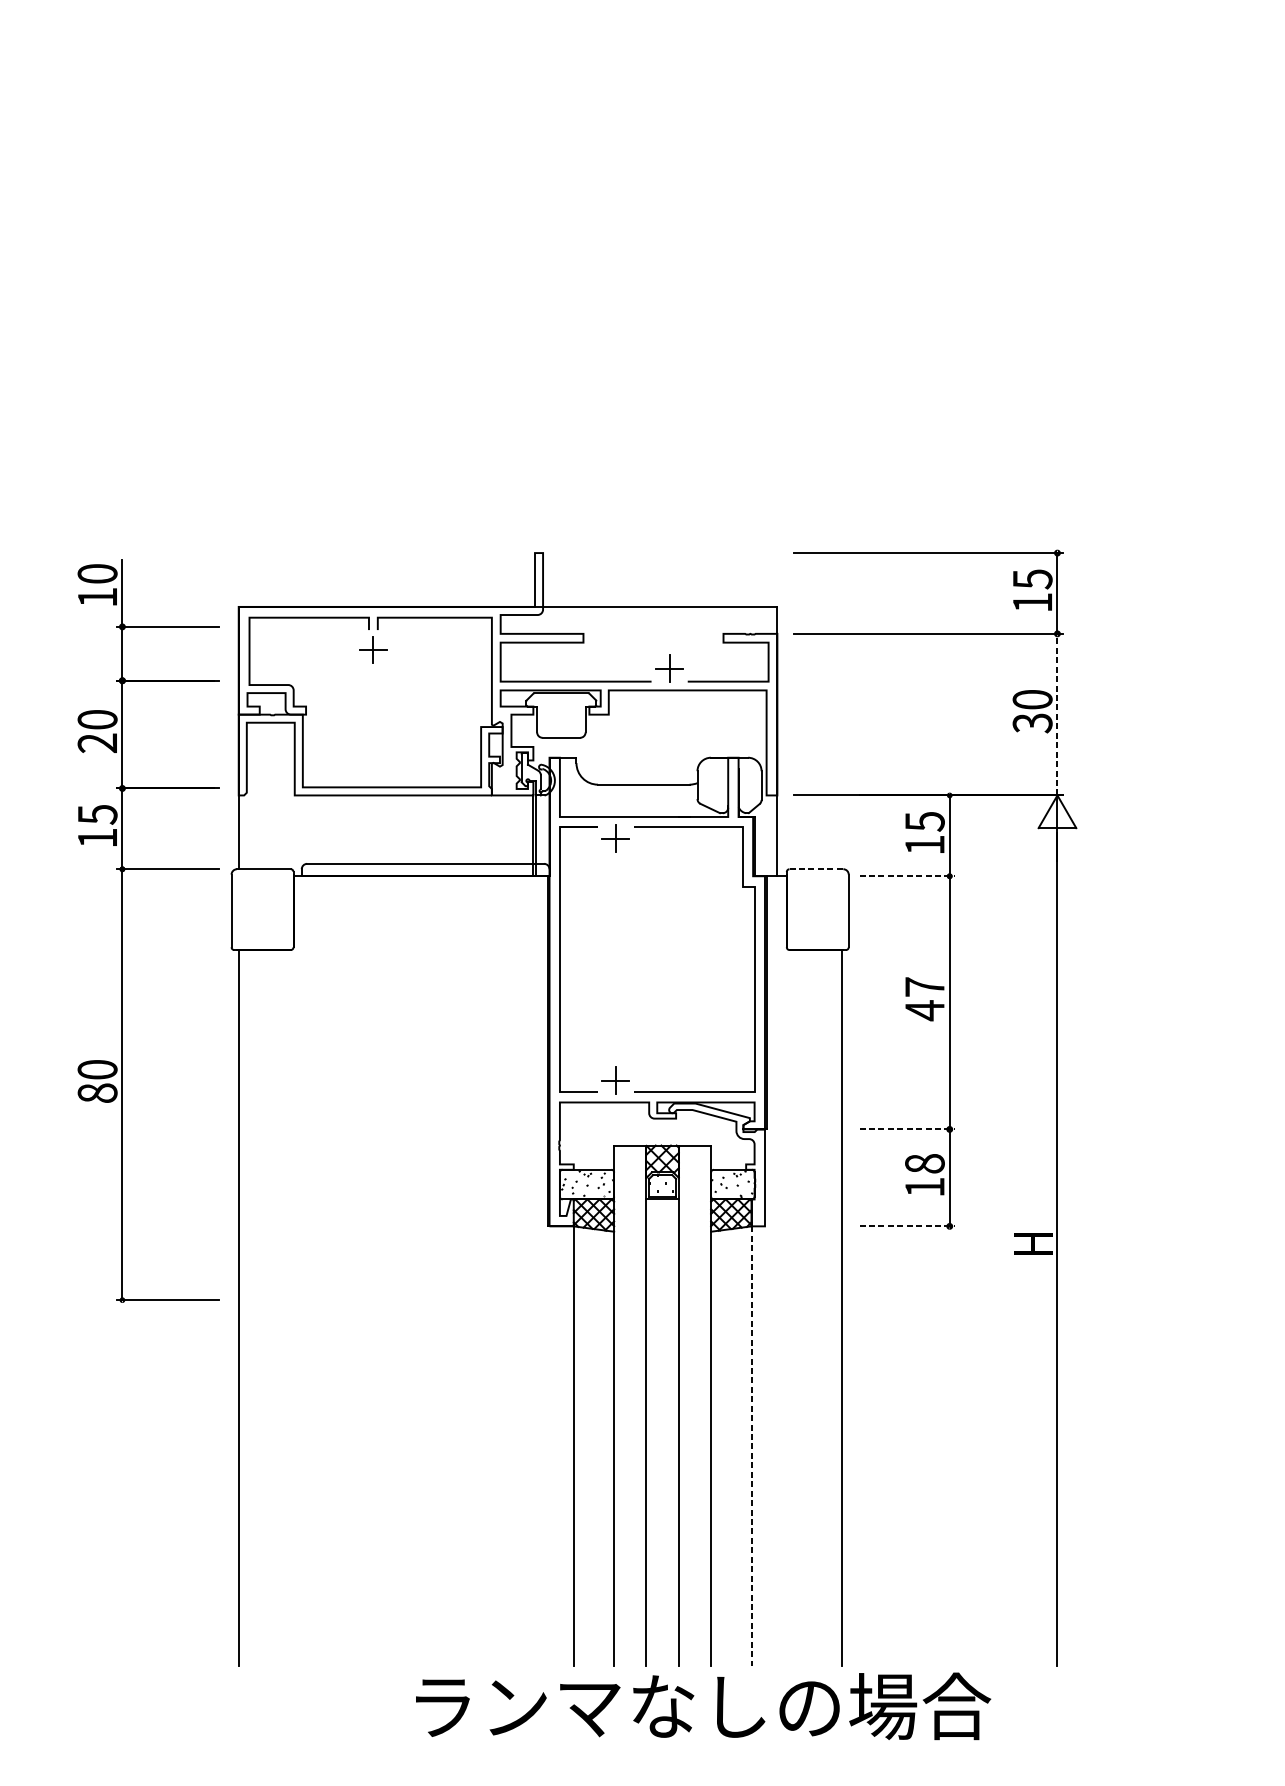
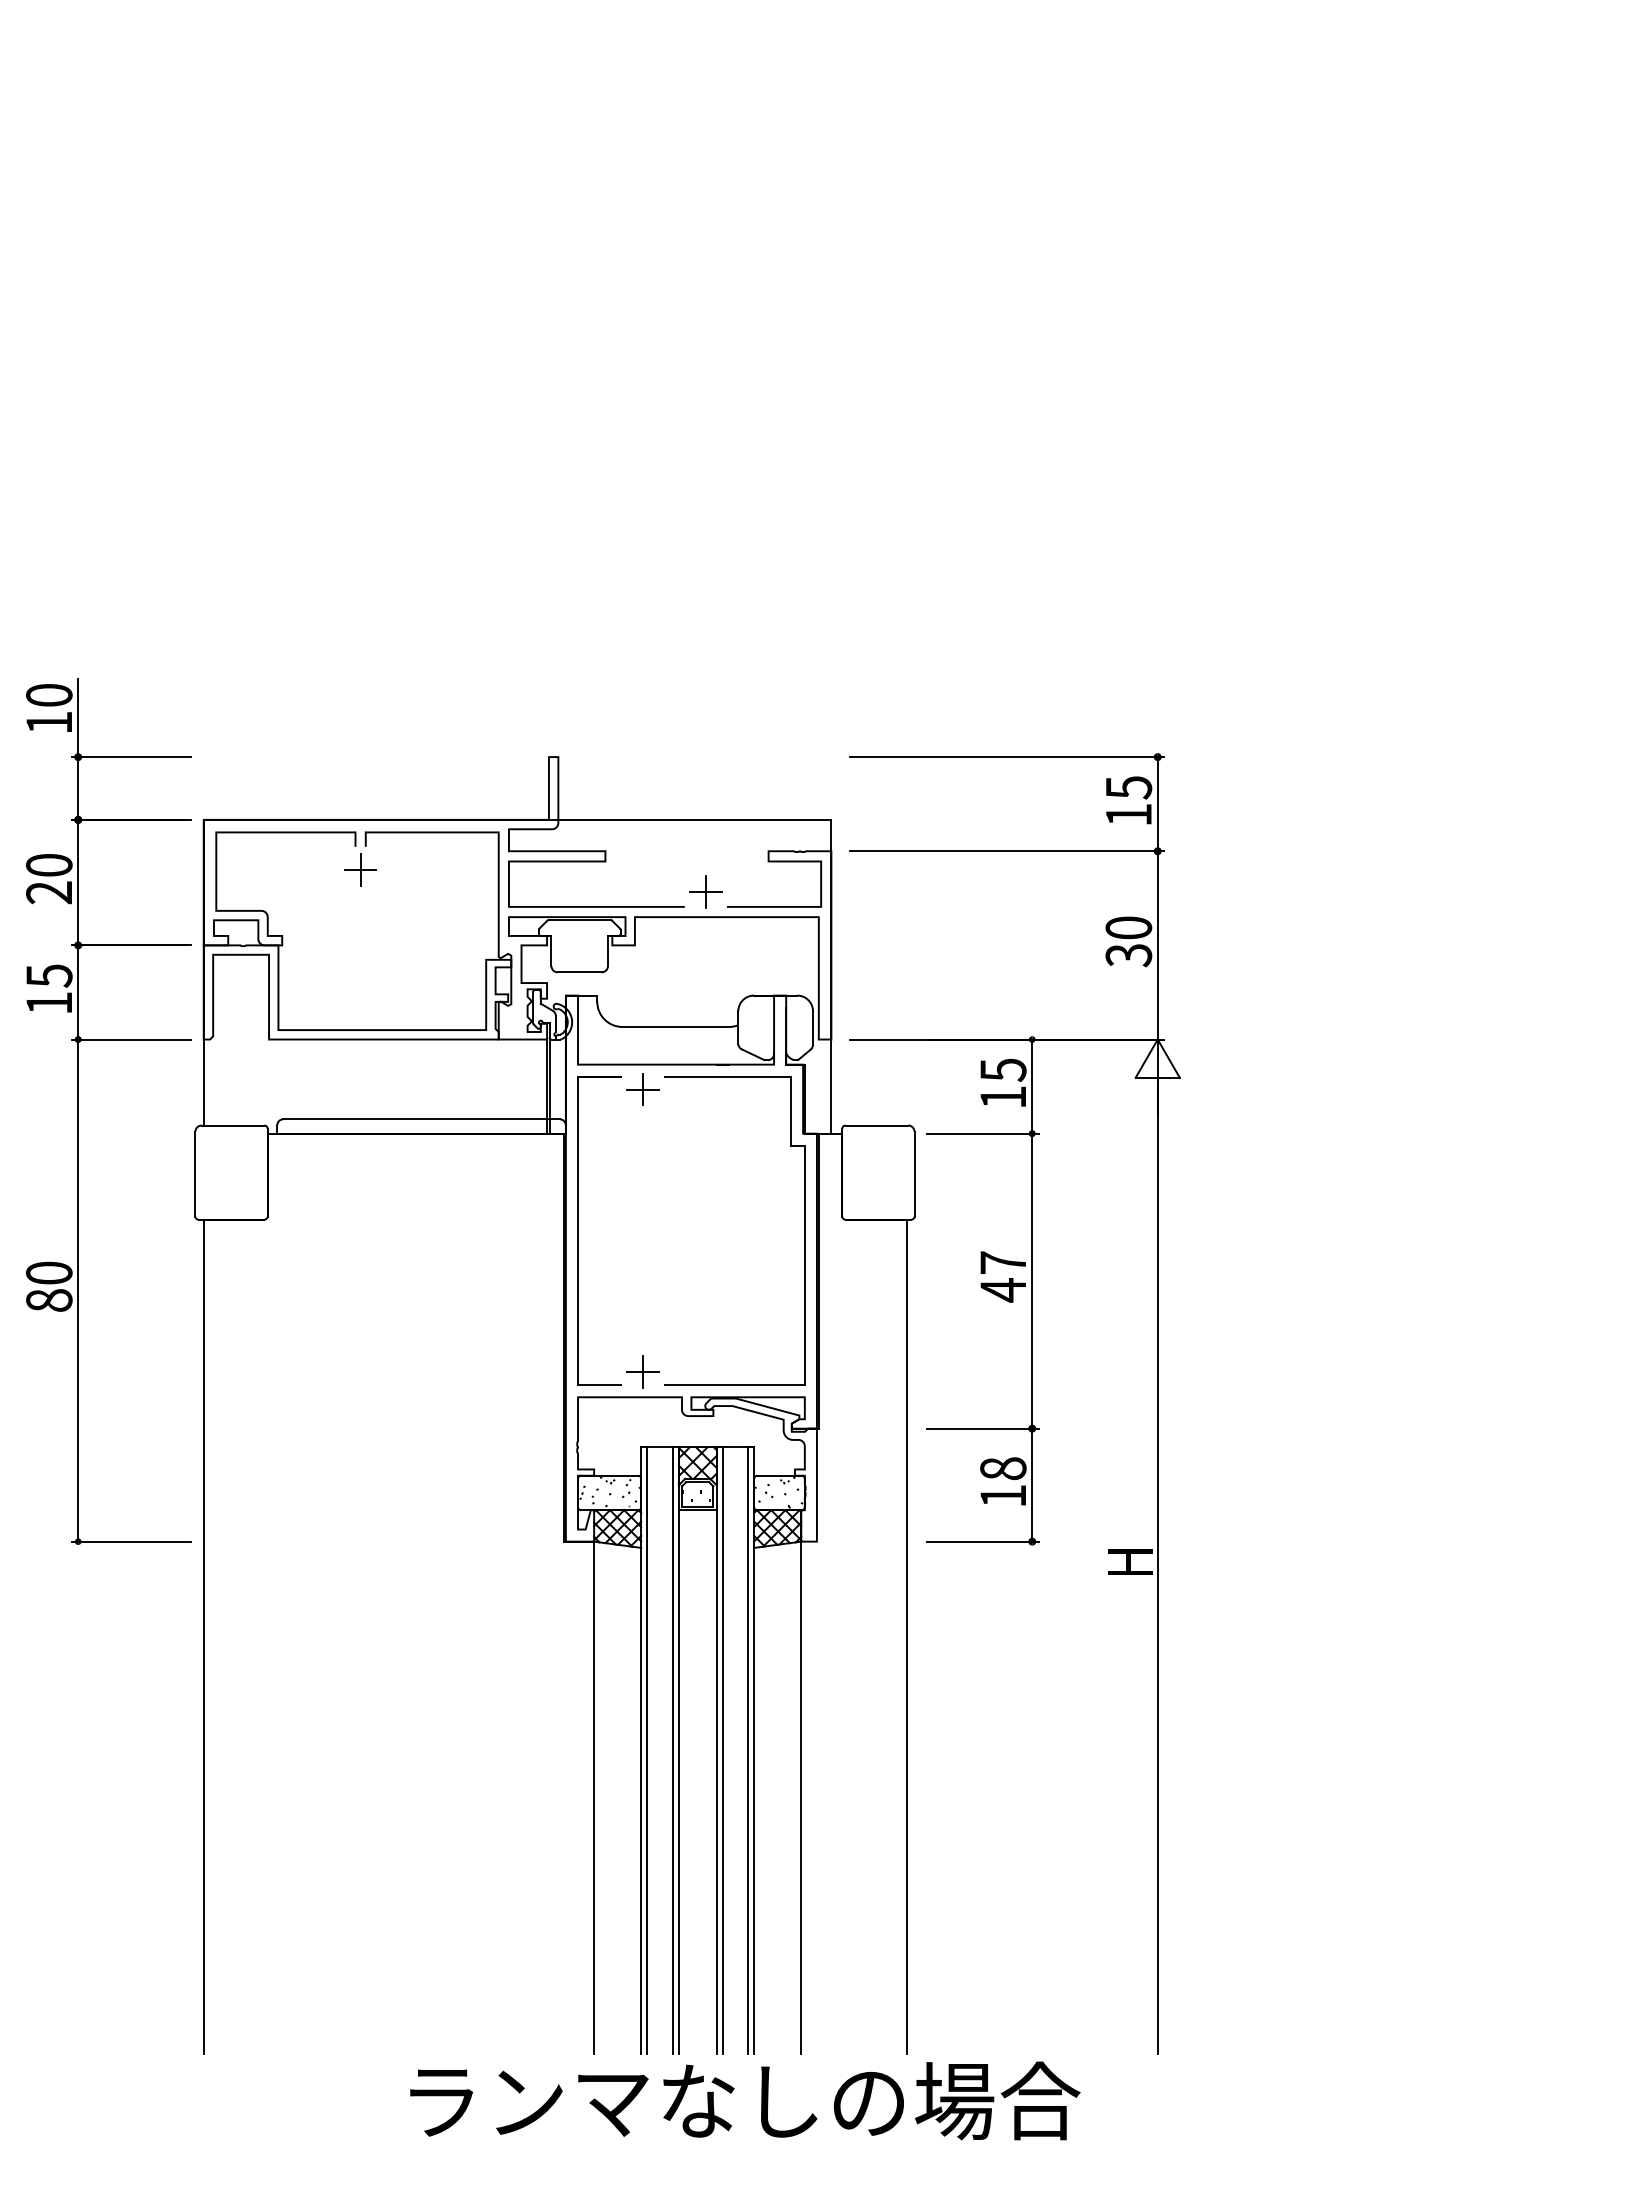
line: (1057, 713) -> (1157, 944), dashed -> solid
line: (816, 869) -> (877, 1125), dashed -> solid
line: (907, 876) -> (982, 1133), dashed -> solid
part: (122, 931) -> (78, 1111), moved
line: (907, 1129) -> (982, 1428), dashed -> solid
line: (907, 1226) -> (982, 1541), dashed -> solid
line: (619, 1405) -> (647, 1750), added
line: (641, 1405) -> (672, 1750), added
line: (683, 1405) -> (722, 1750), added
line: (705, 1405) -> (747, 1750), added
line: (751, 1446) -> (801, 1798), dashed -> solid

